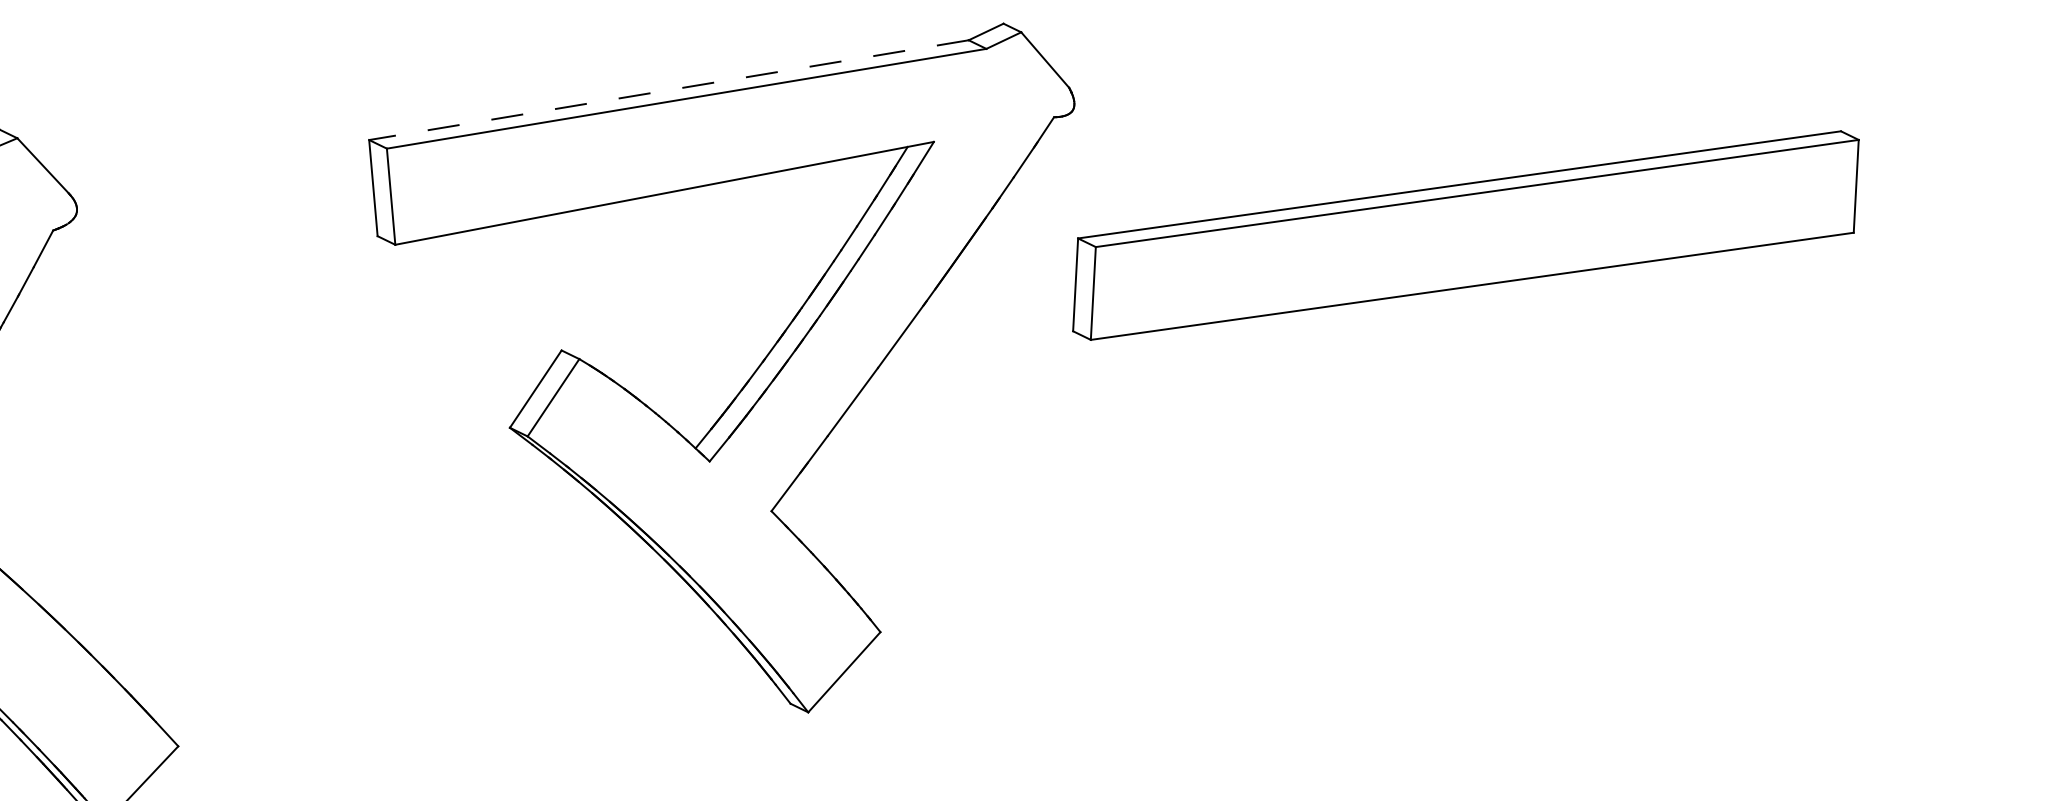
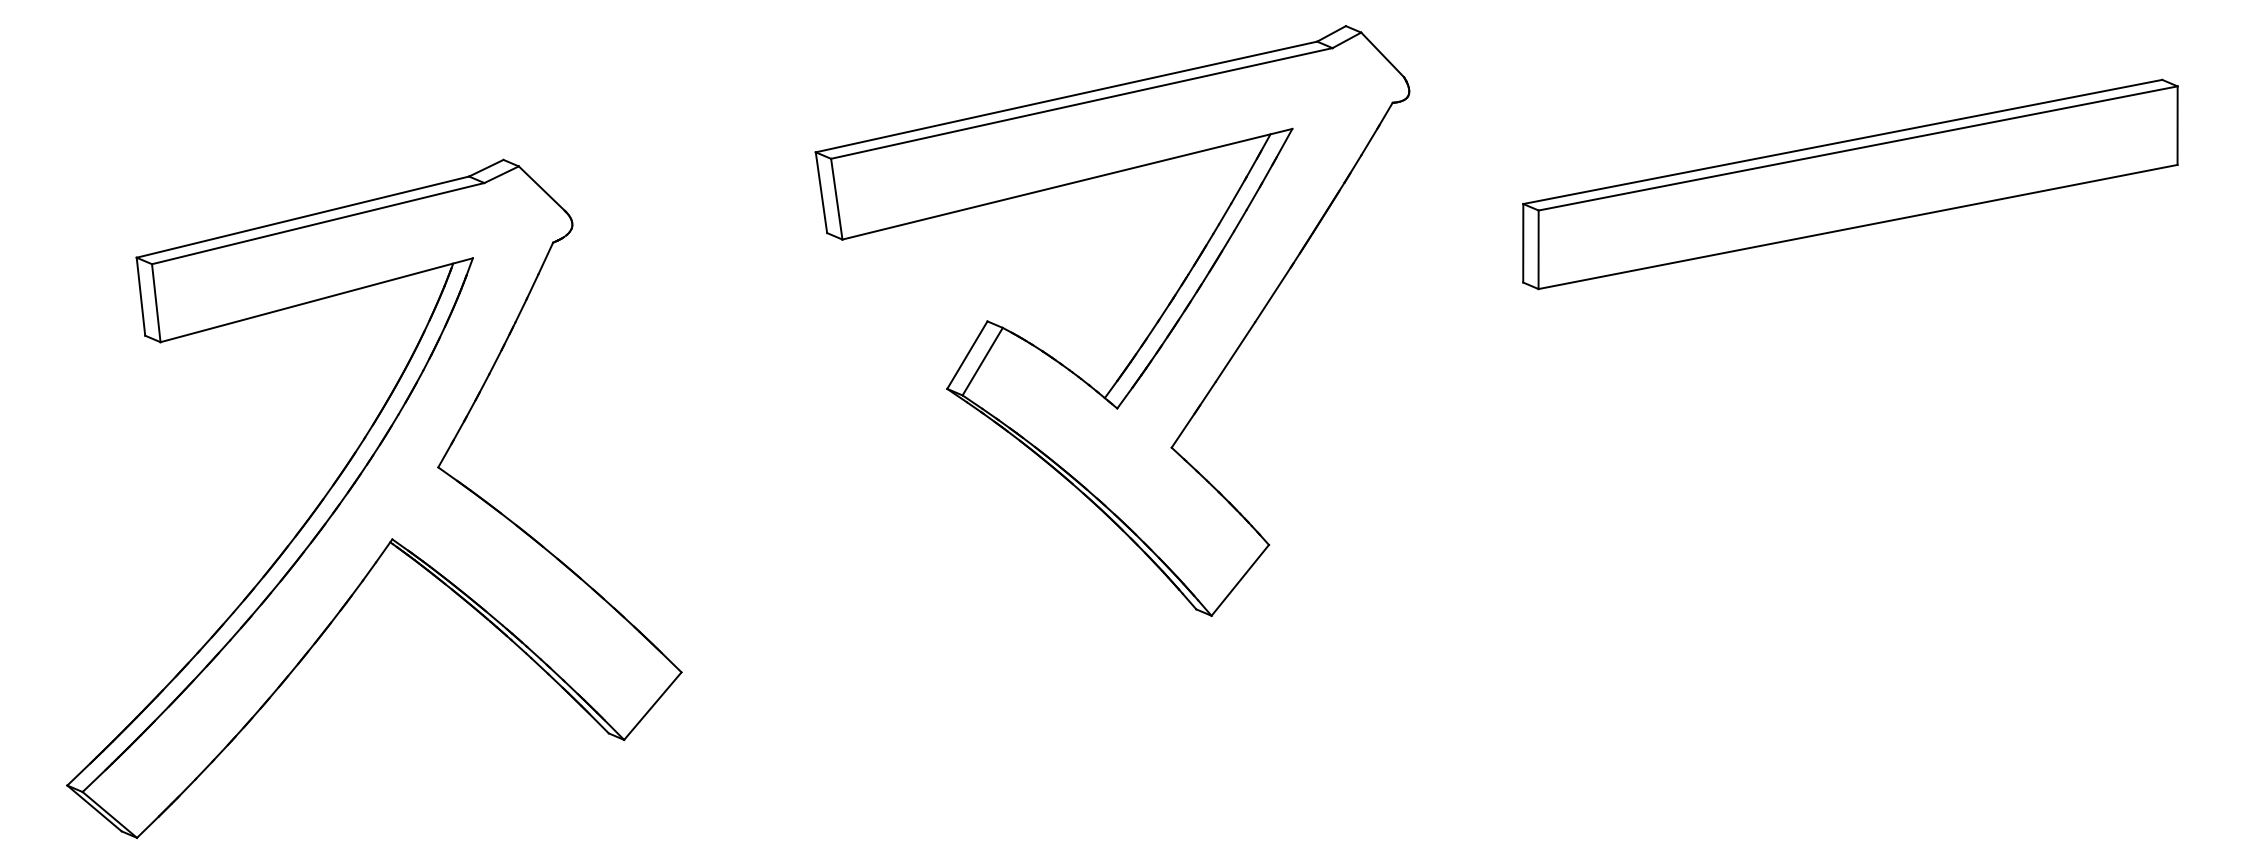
line: (668, 89) -> (1066, 96), dashed -> solid
part: (1466, 235) -> (1850, 184), moved

